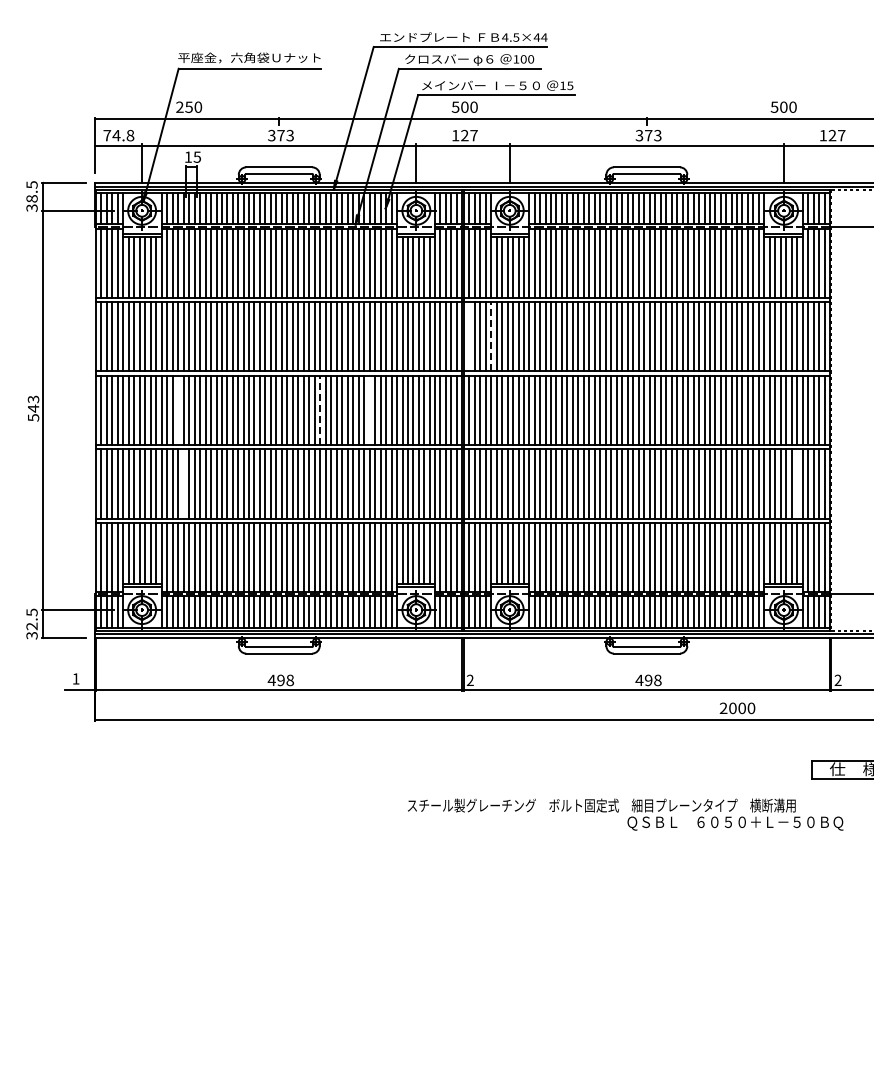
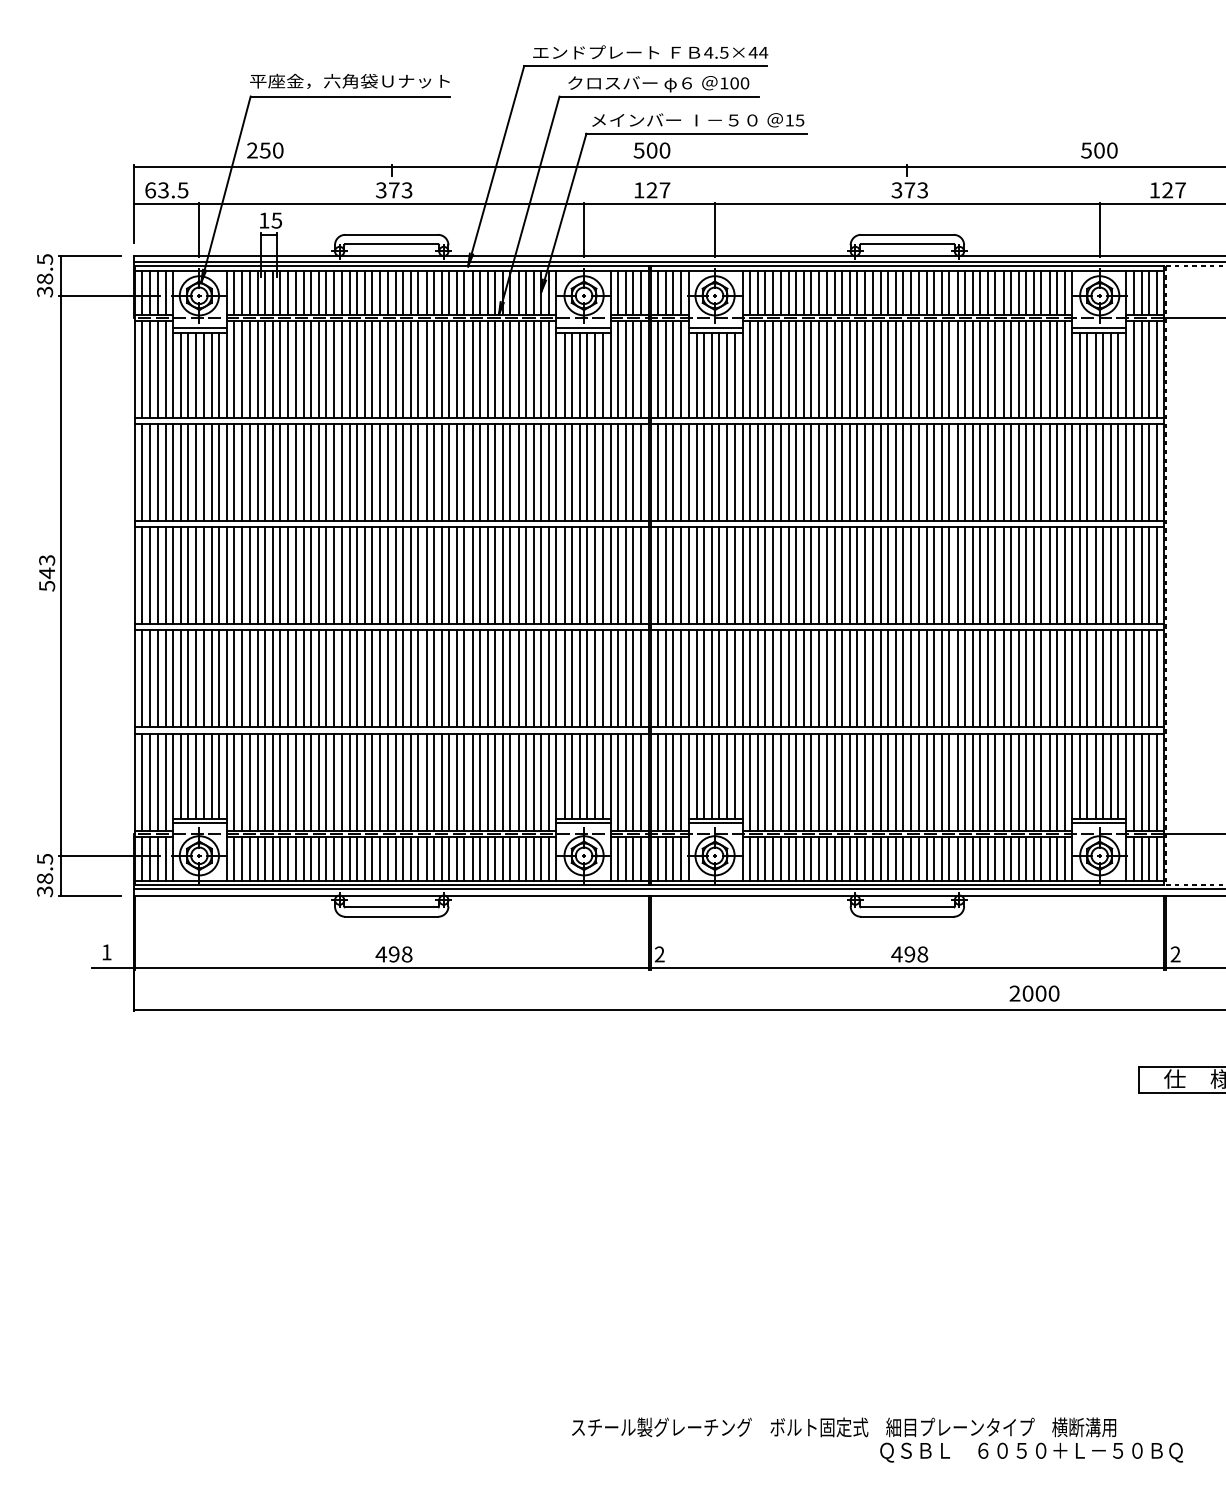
text: (118, 135) -> (166, 190), 74.8 -> 63.5
line: (468, 336) -> (657, 472), added
line: (490, 336) -> (688, 472), dashed -> solid
line: (177, 410) -> (249, 575), added
line: (320, 410) -> (449, 575), dashed -> solid
line: (369, 410) -> (518, 575), added
line: (183, 483) -> (257, 678), added
line: (797, 483) -> (1118, 678), added
text: (31, 626) -> (44, 878), 32.5 -> 38.5
text: (625, 814) -> (877, 1439), moved

